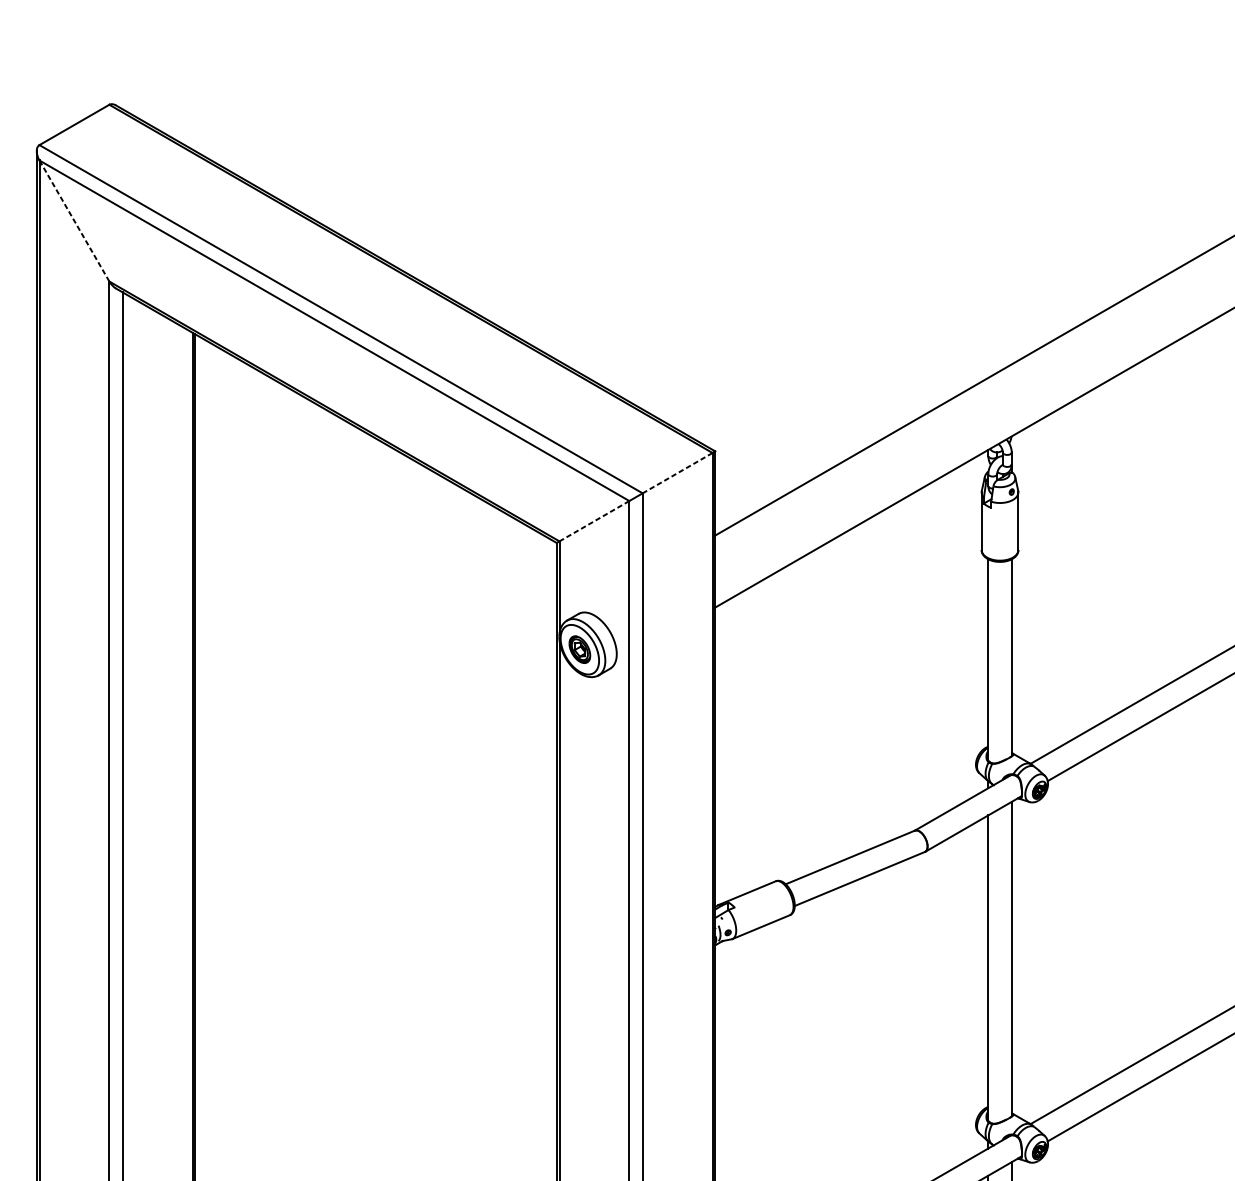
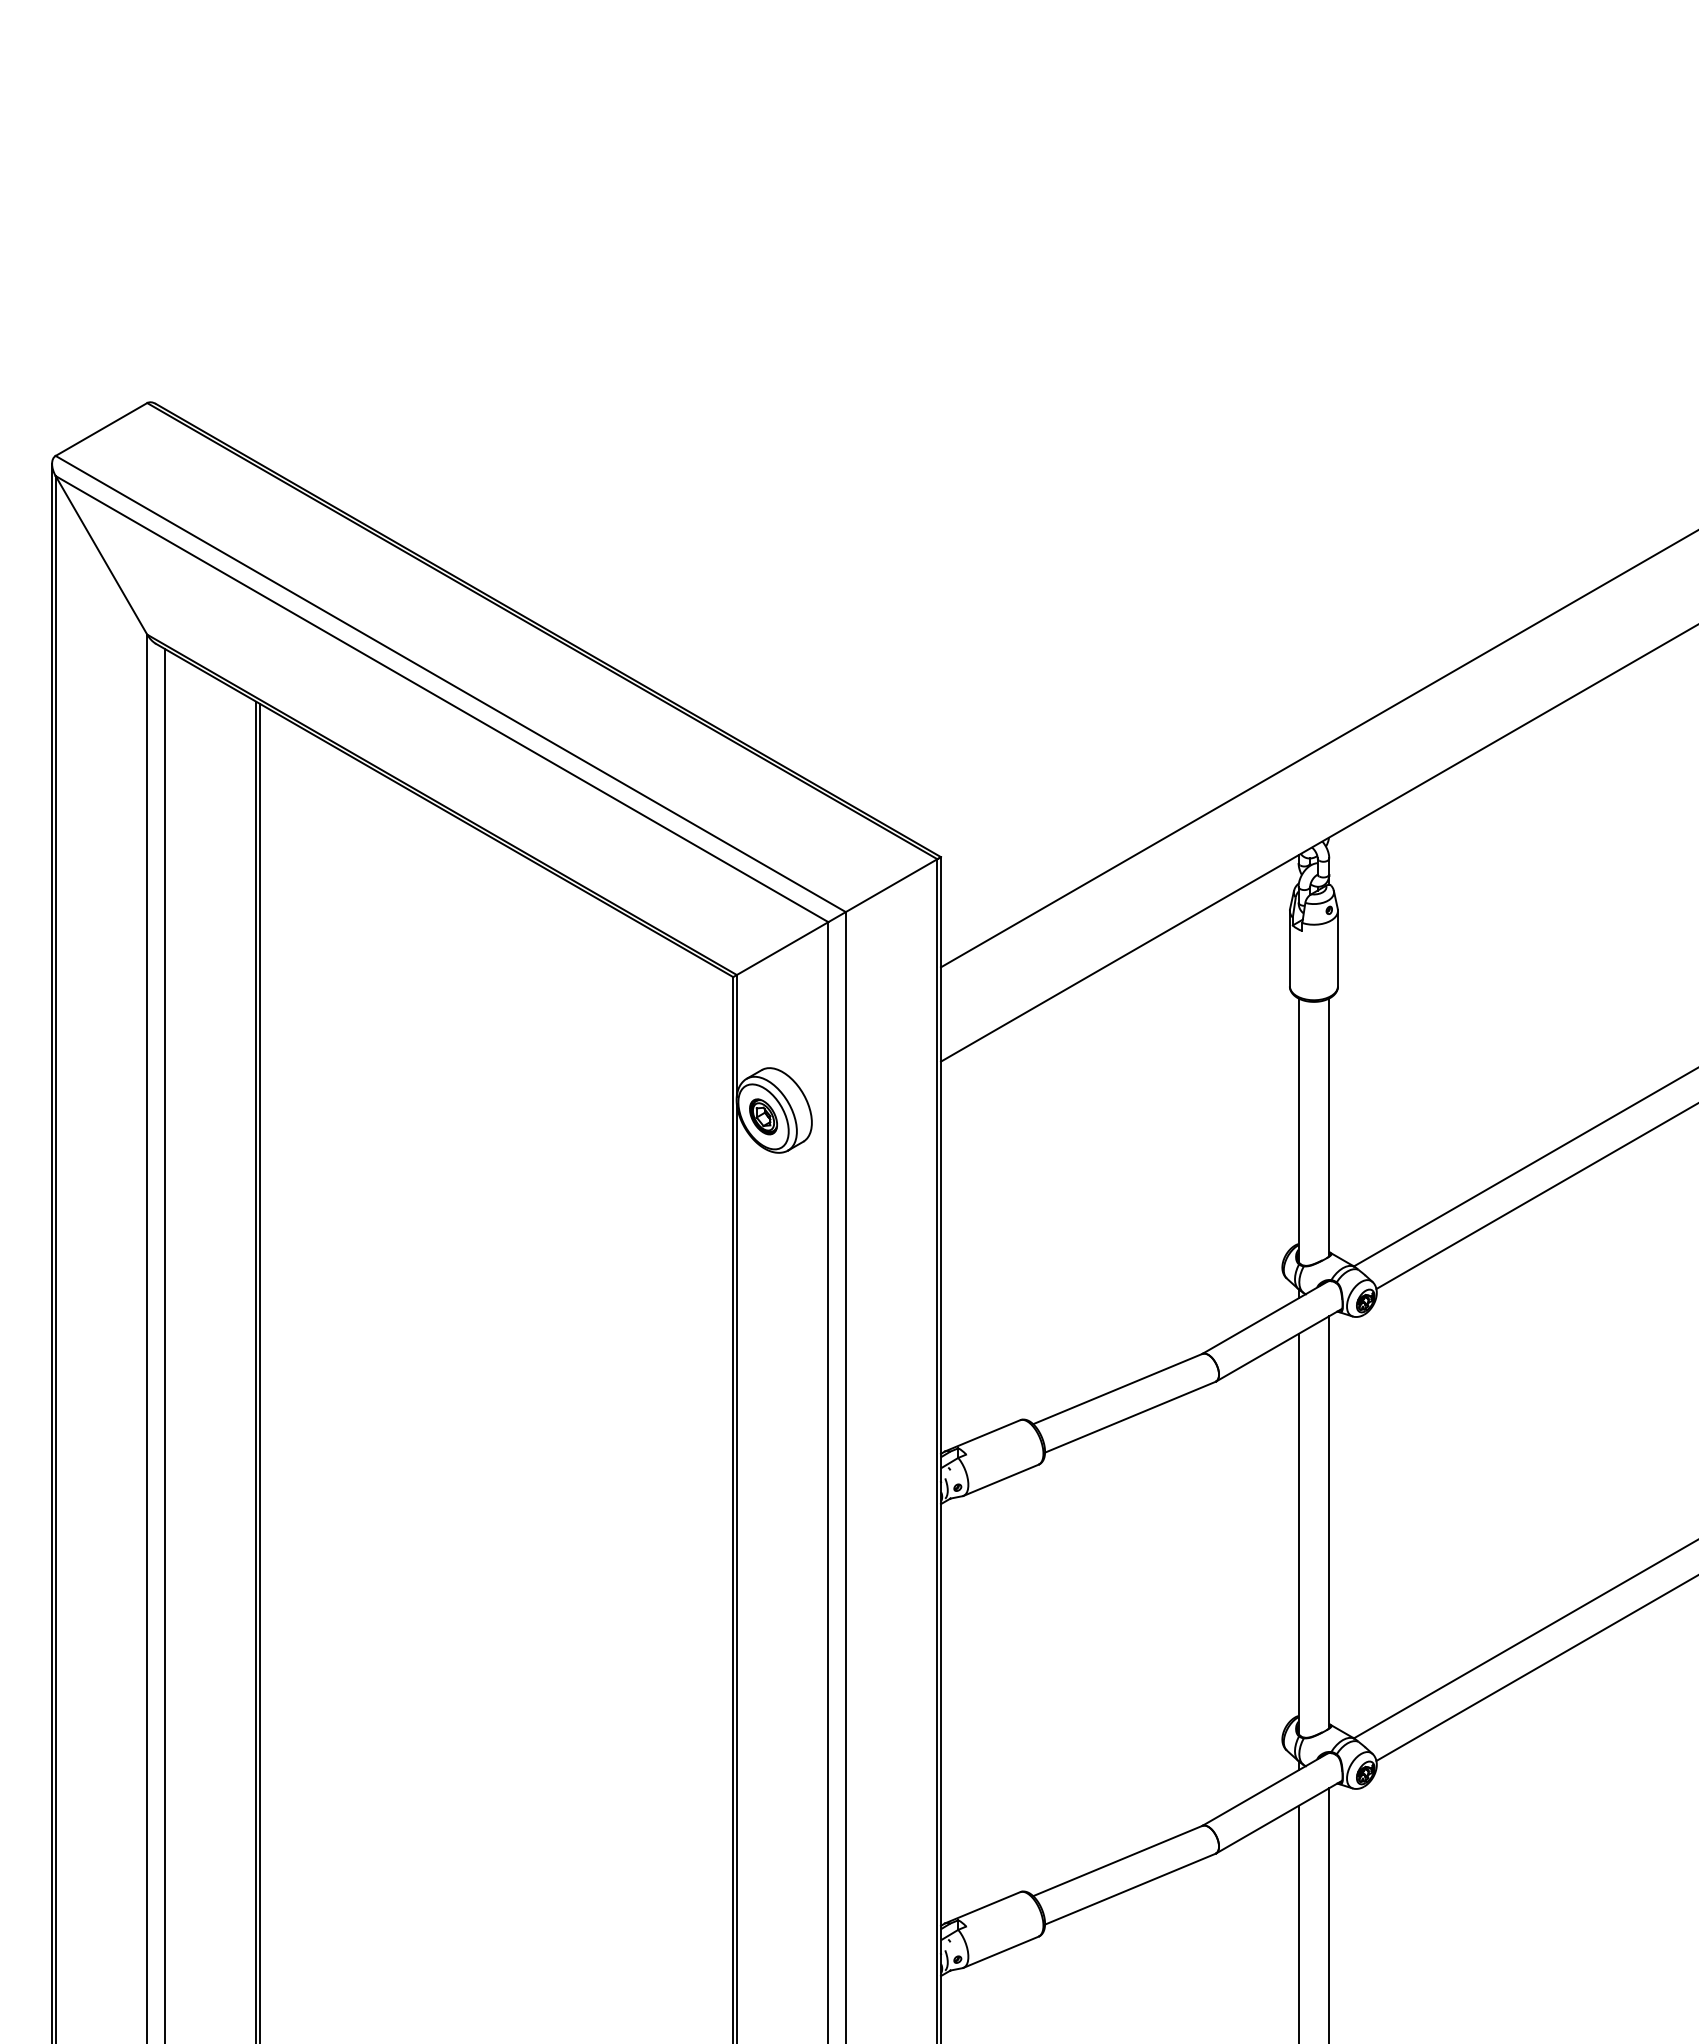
line: (74, 221) -> (101, 555), dashed -> solid
line: (677, 473) -> (891, 885), dashed -> solid
line: (594, 521) -> (782, 948), dashed -> solid

